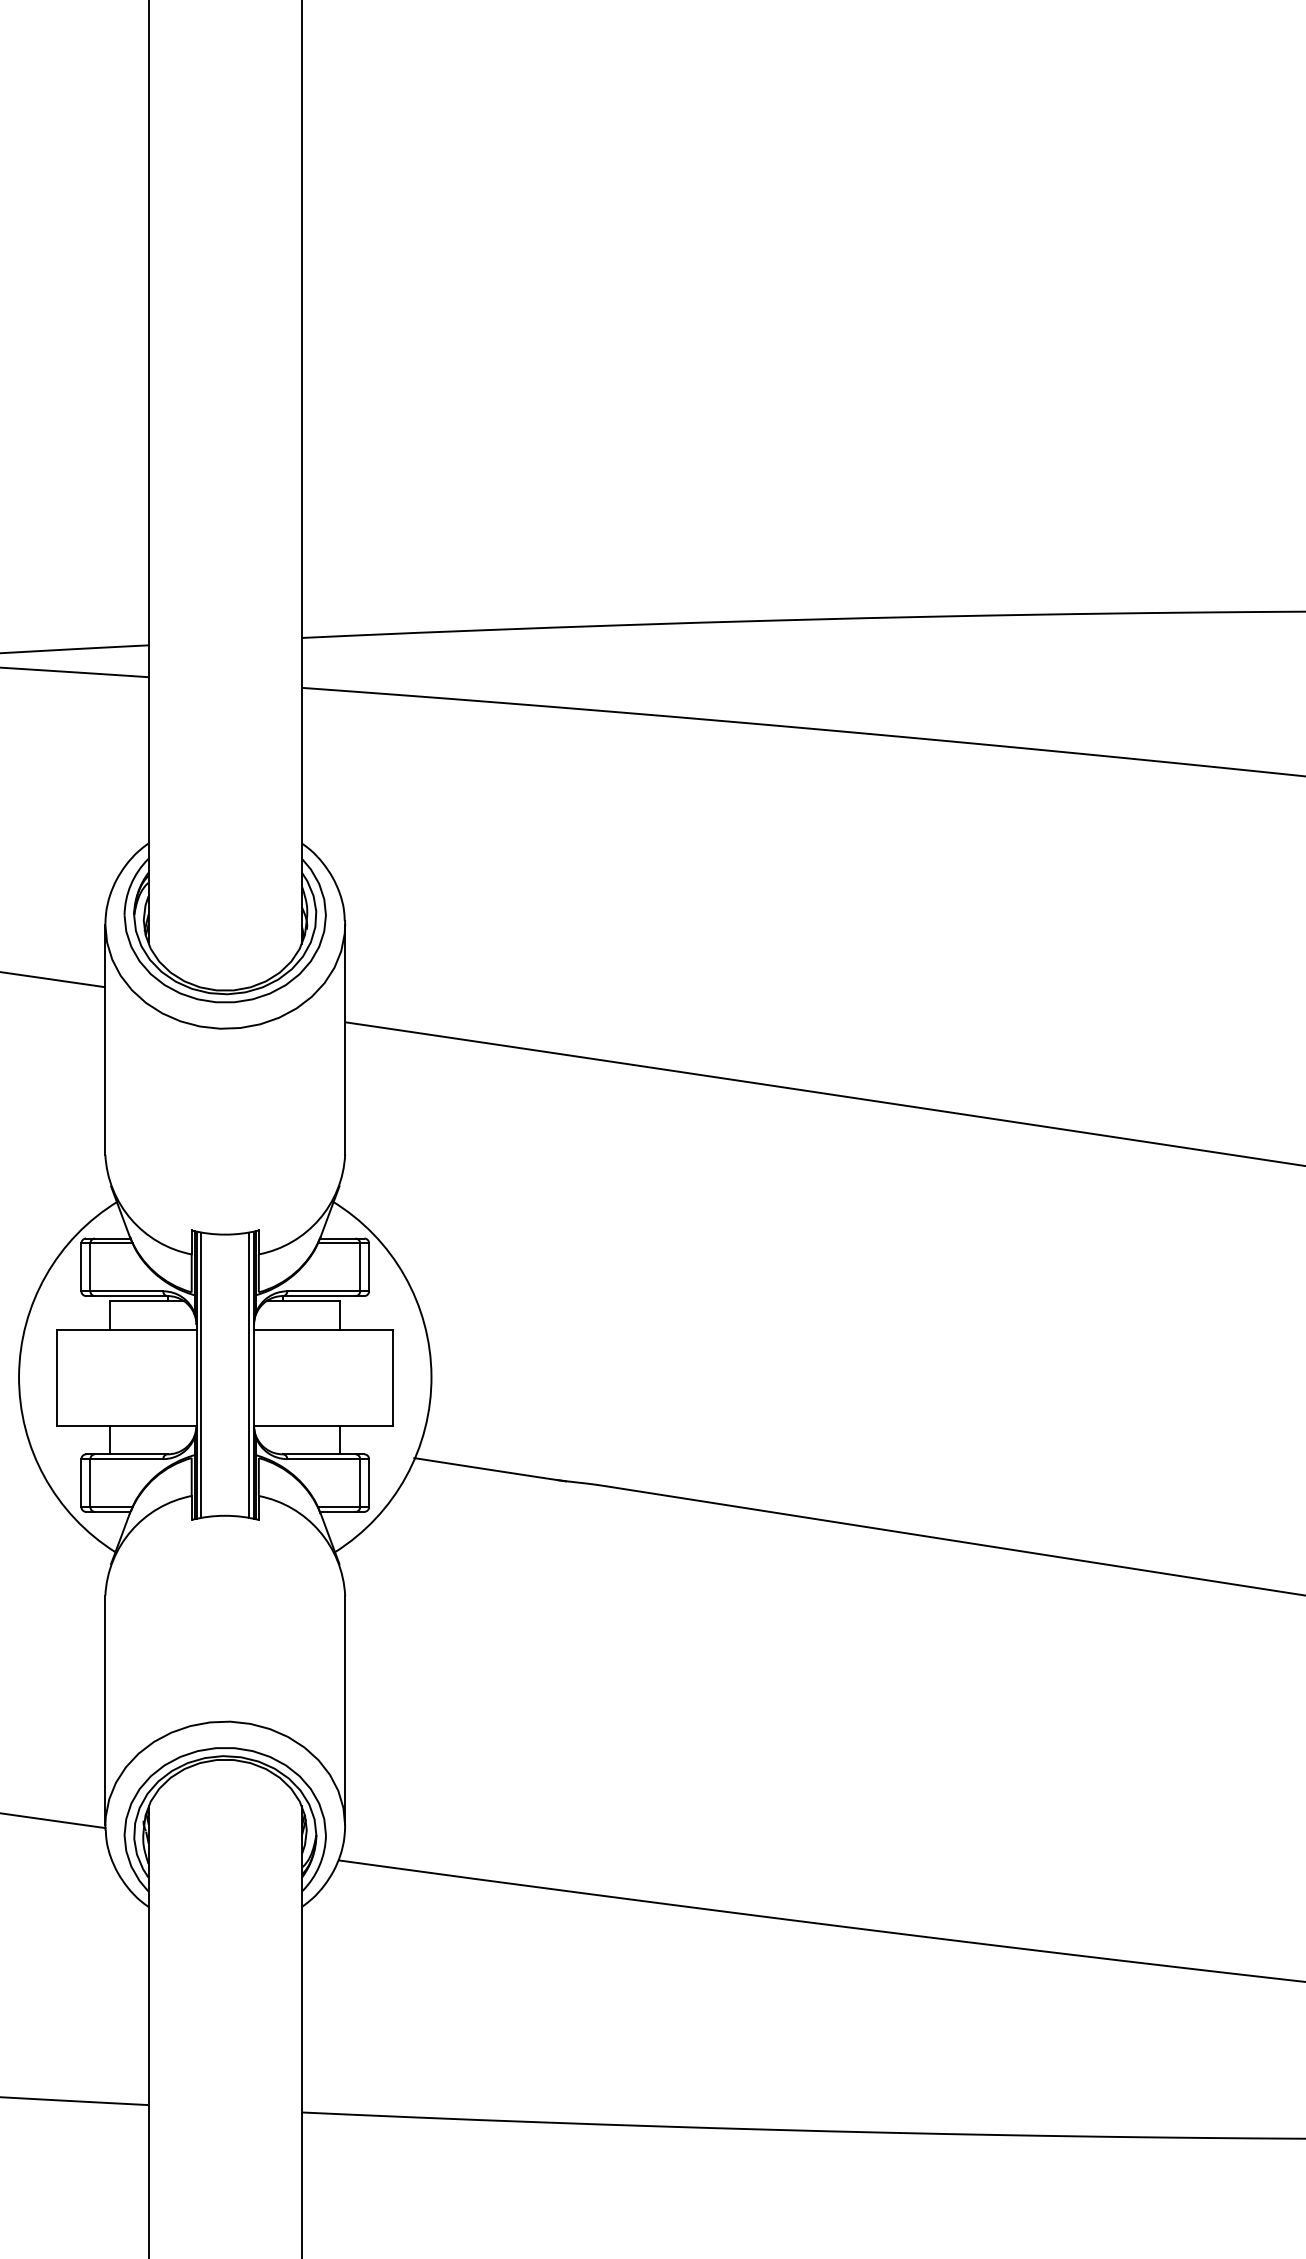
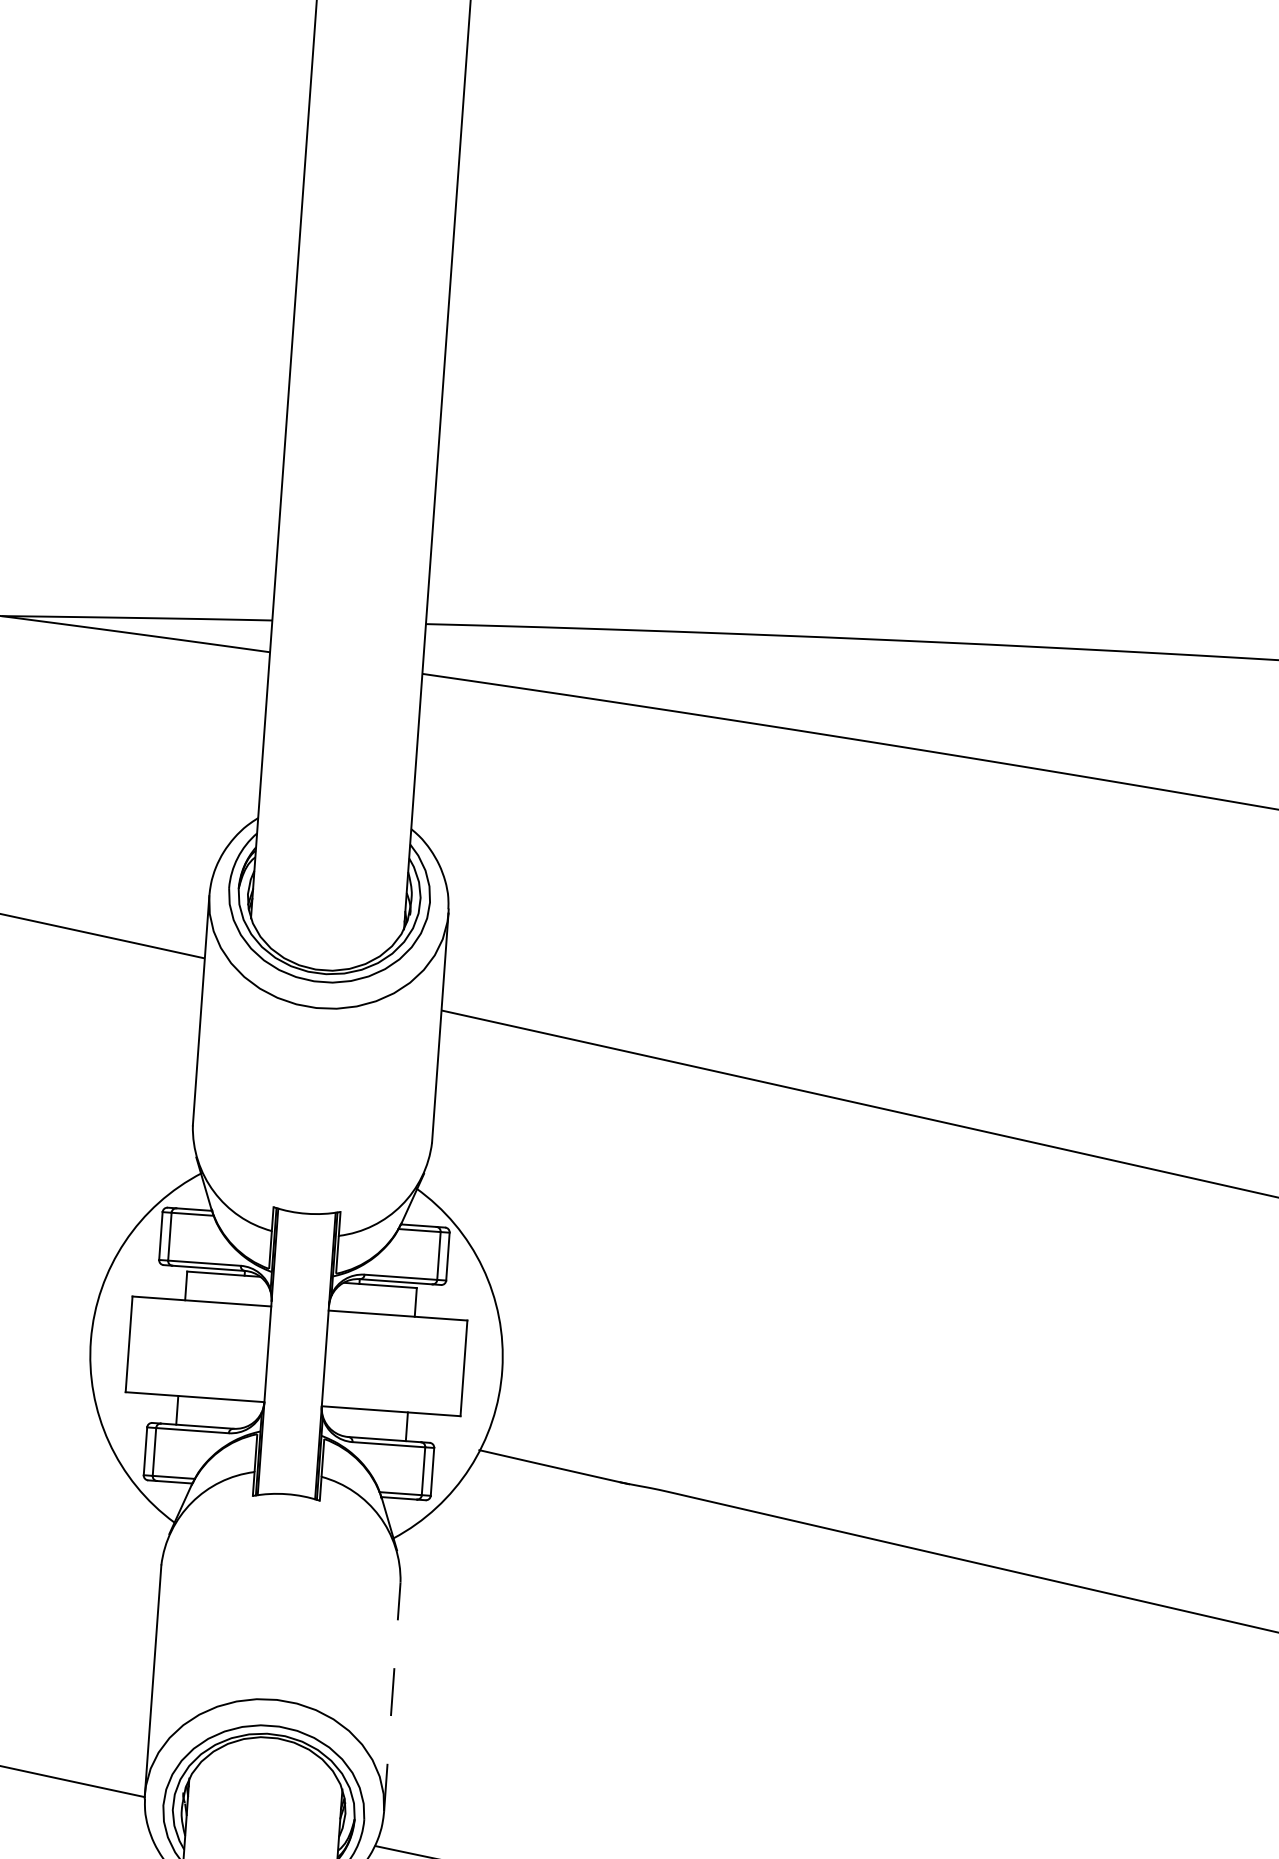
line: (201, 1374) -> (273, 1351), removed
line: (249, 1374) -> (320, 1354), removed
line: (345, 1710) -> (392, 1696), solid -> dashed

